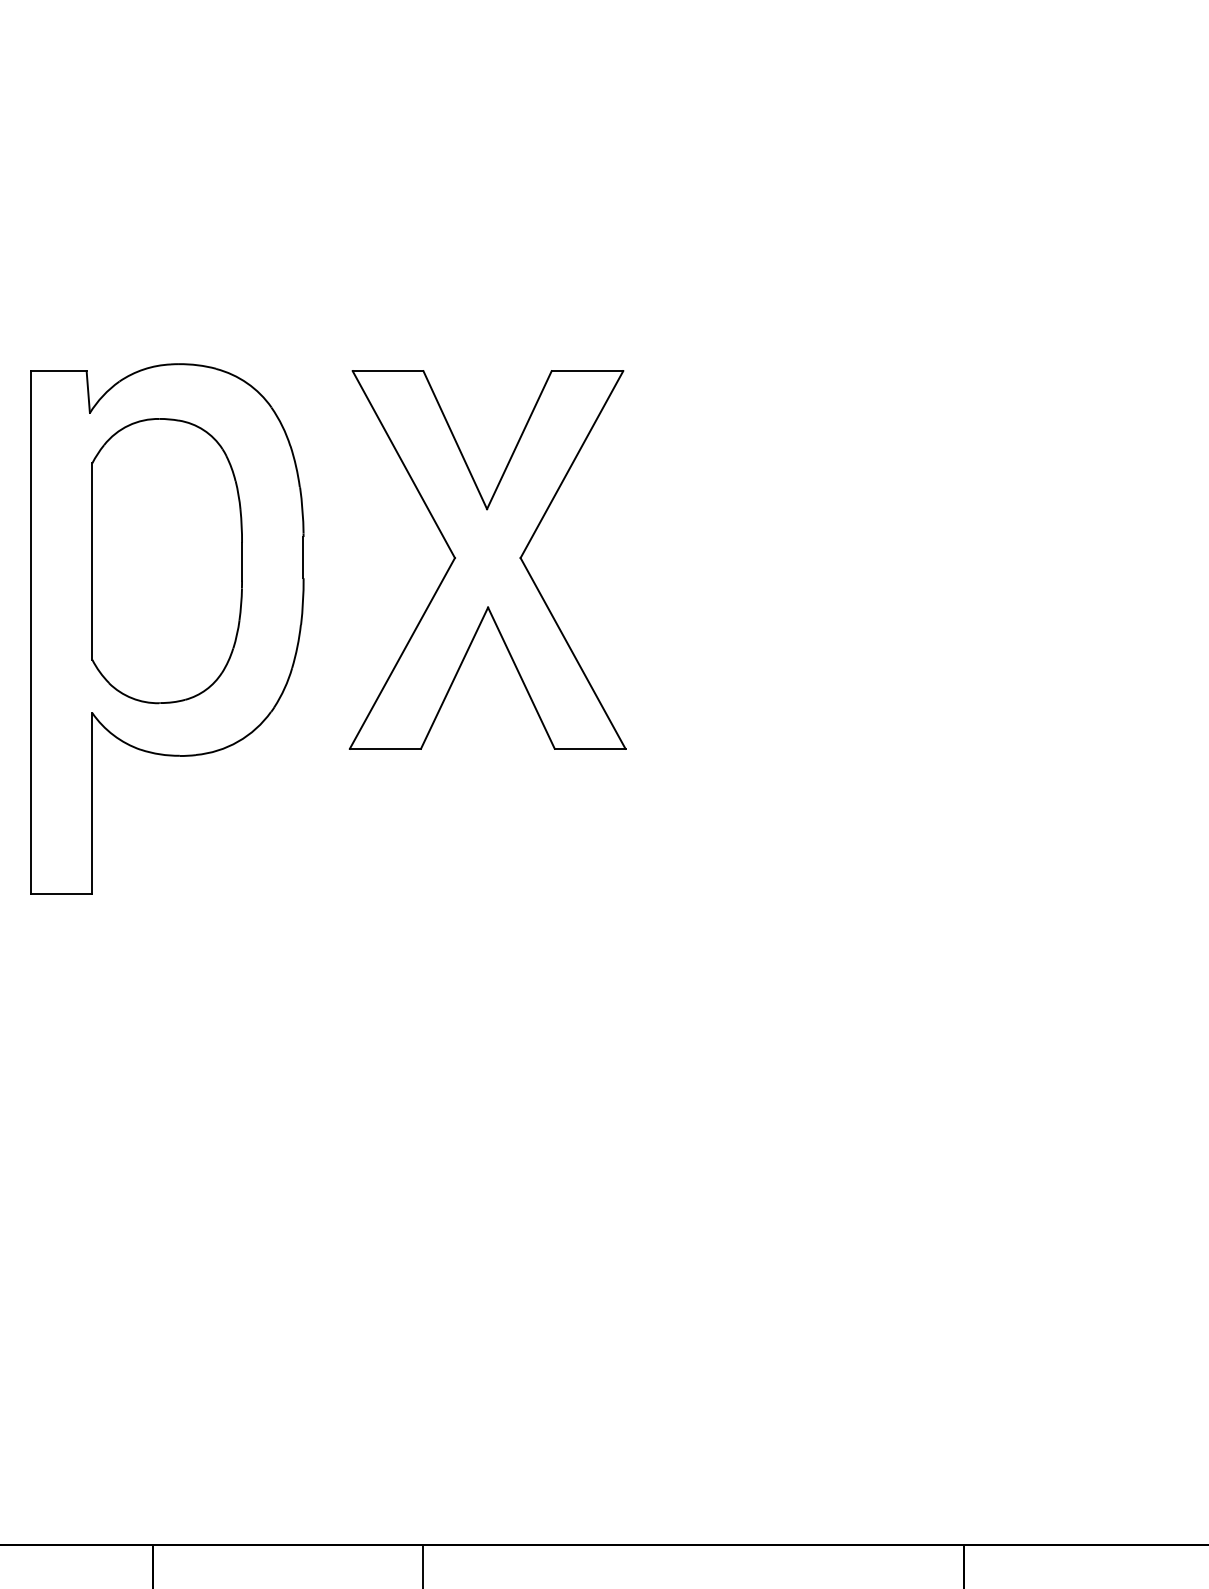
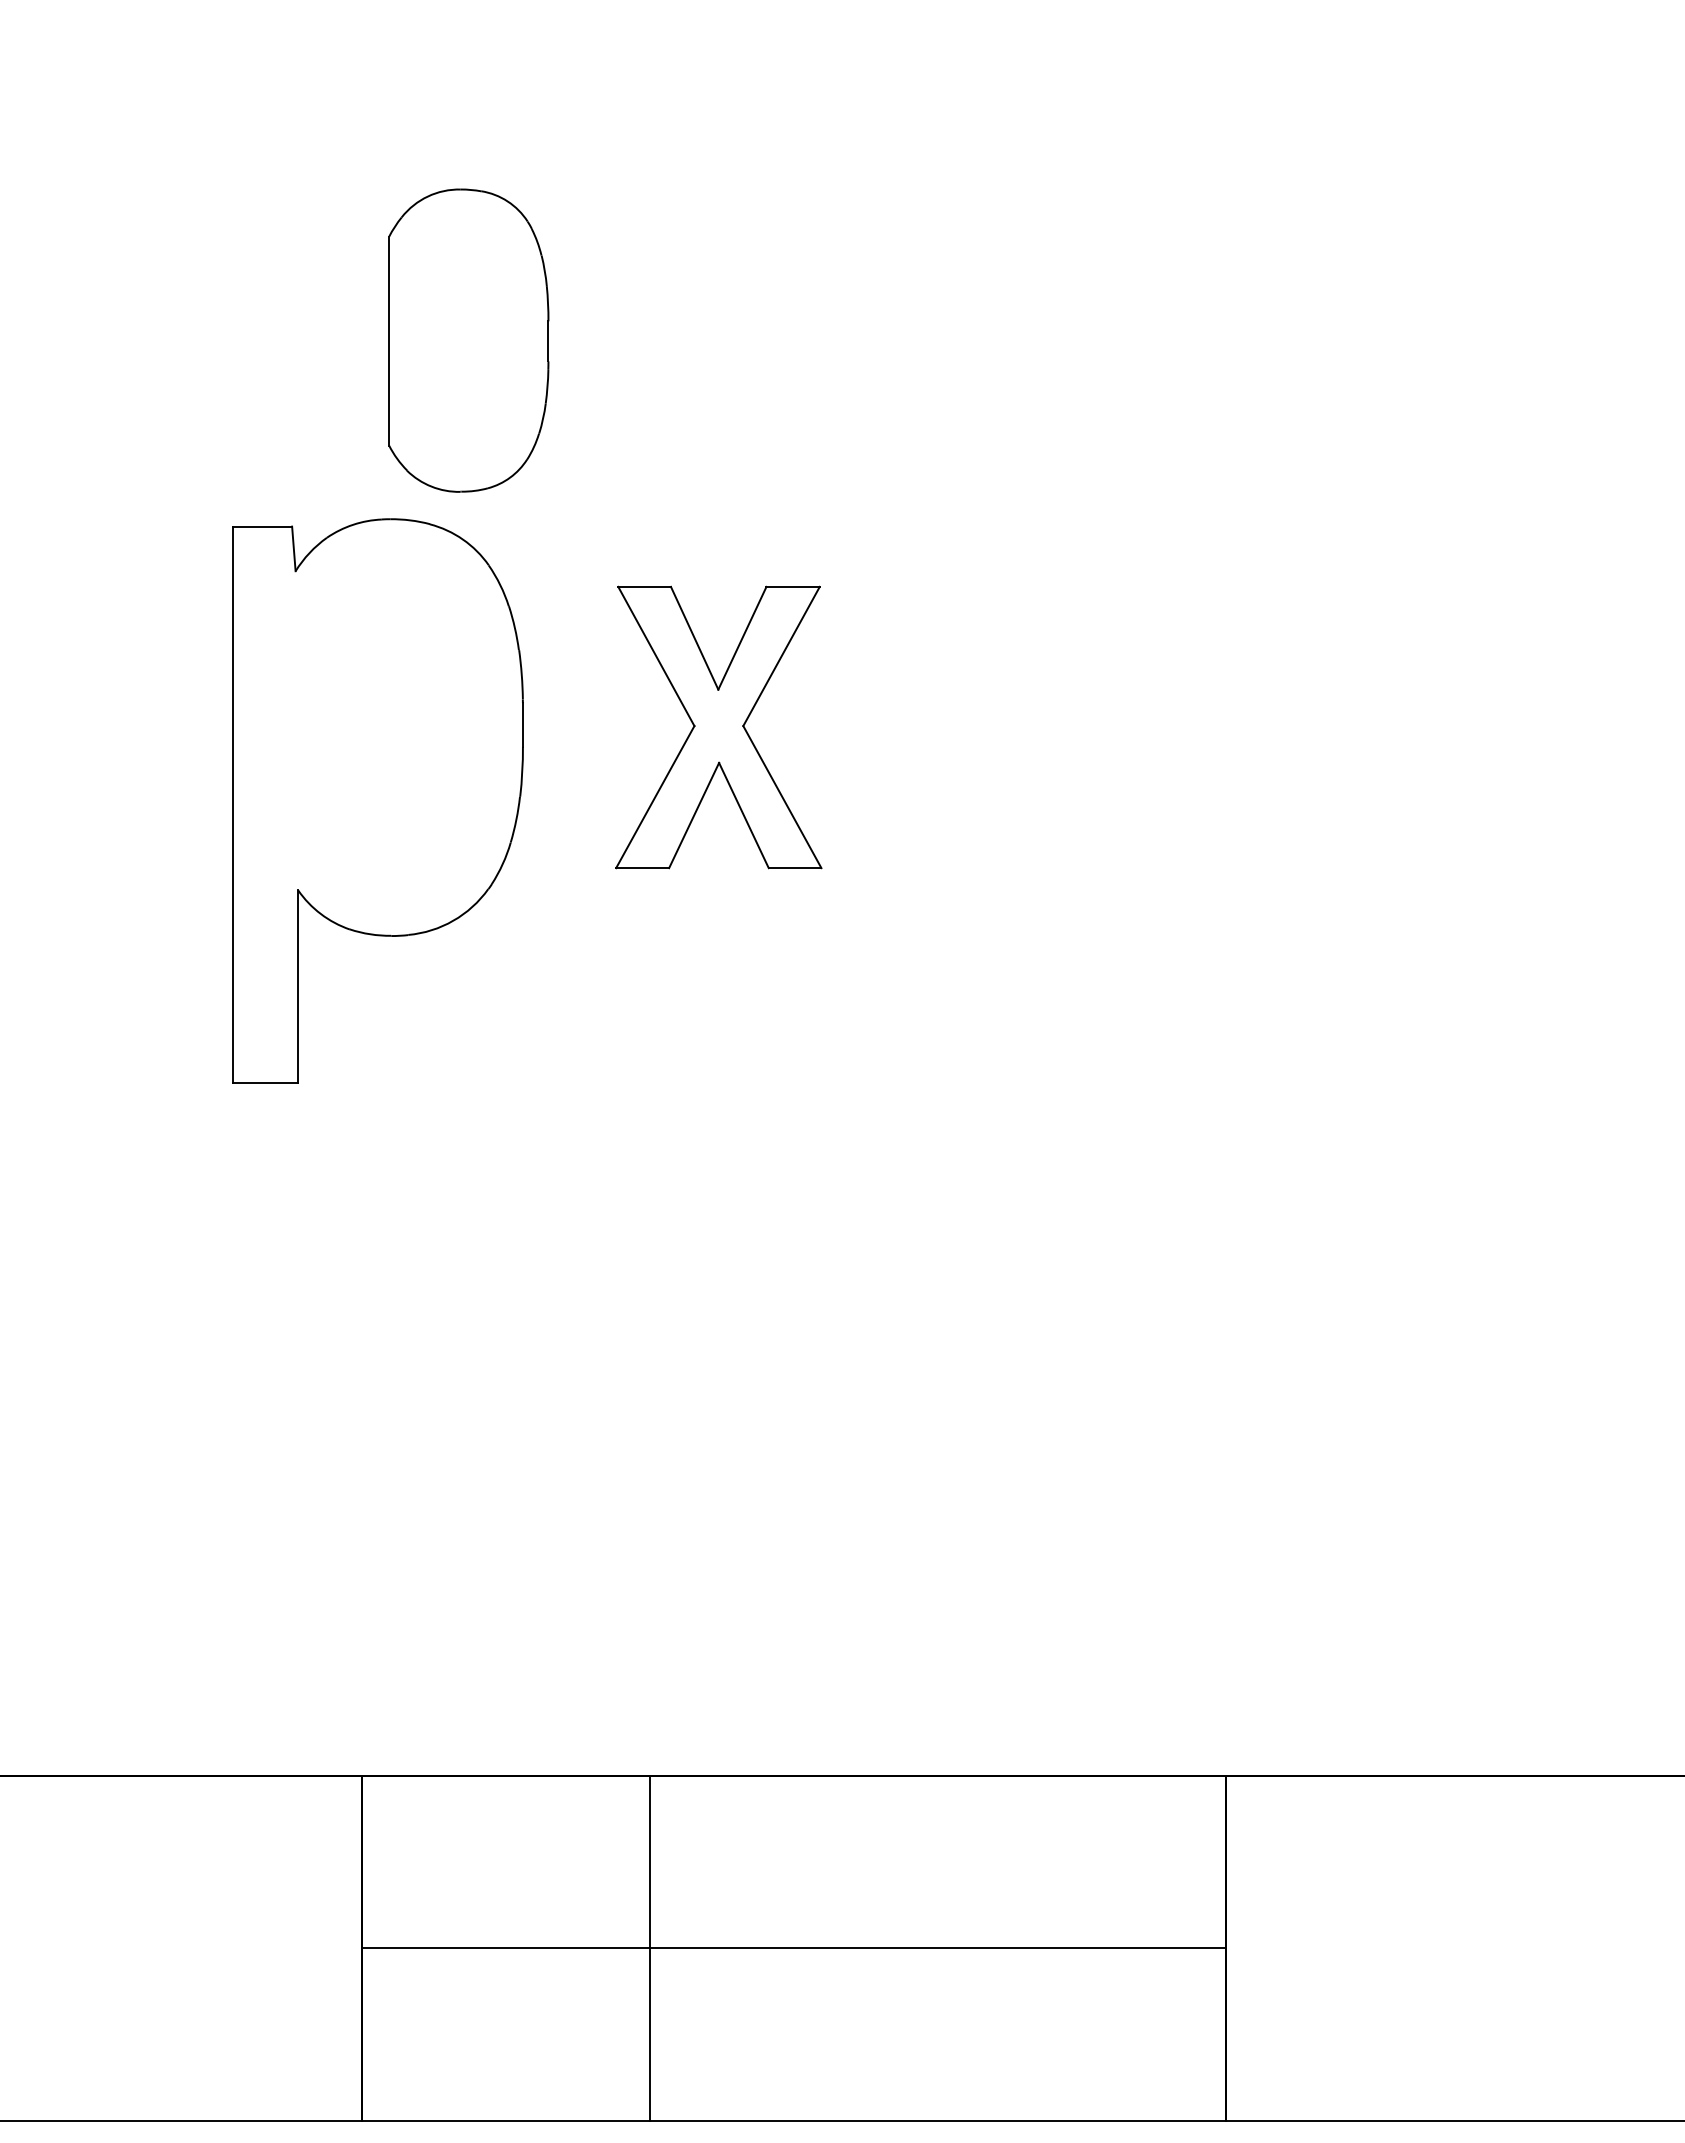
part: (487, 559) -> (718, 727), size x0.7
part: (166, 560) -> (468, 340), moved

